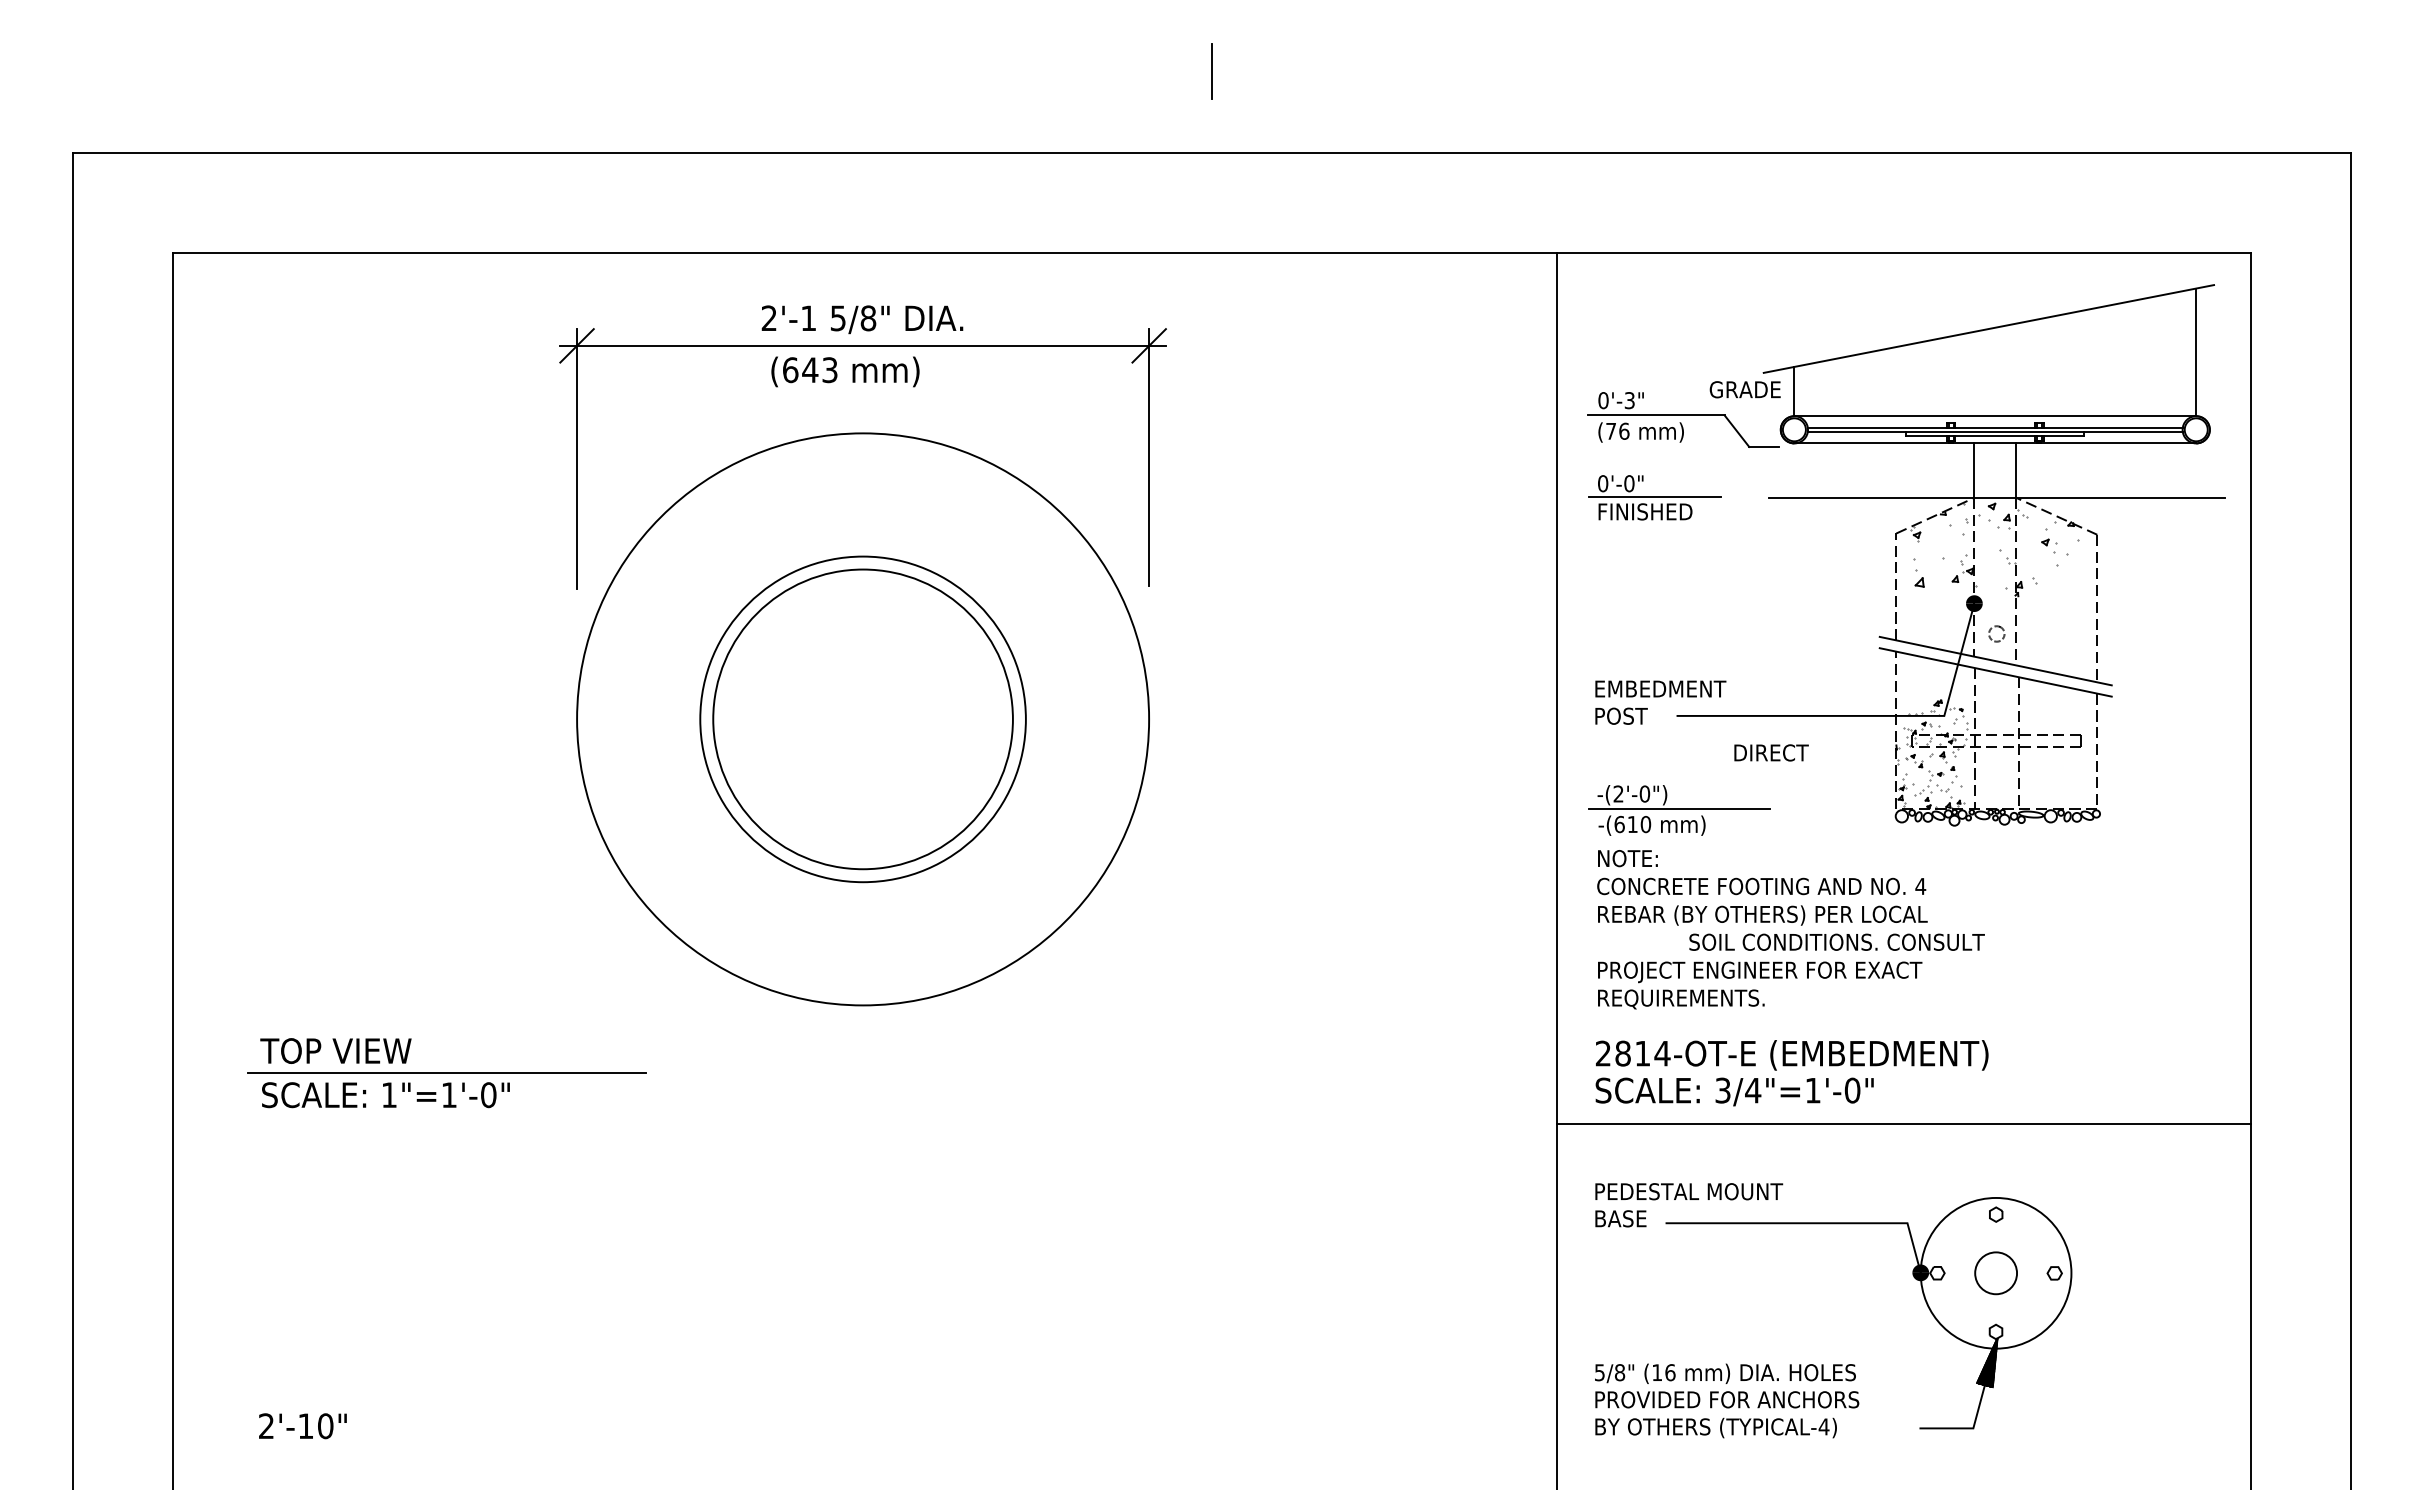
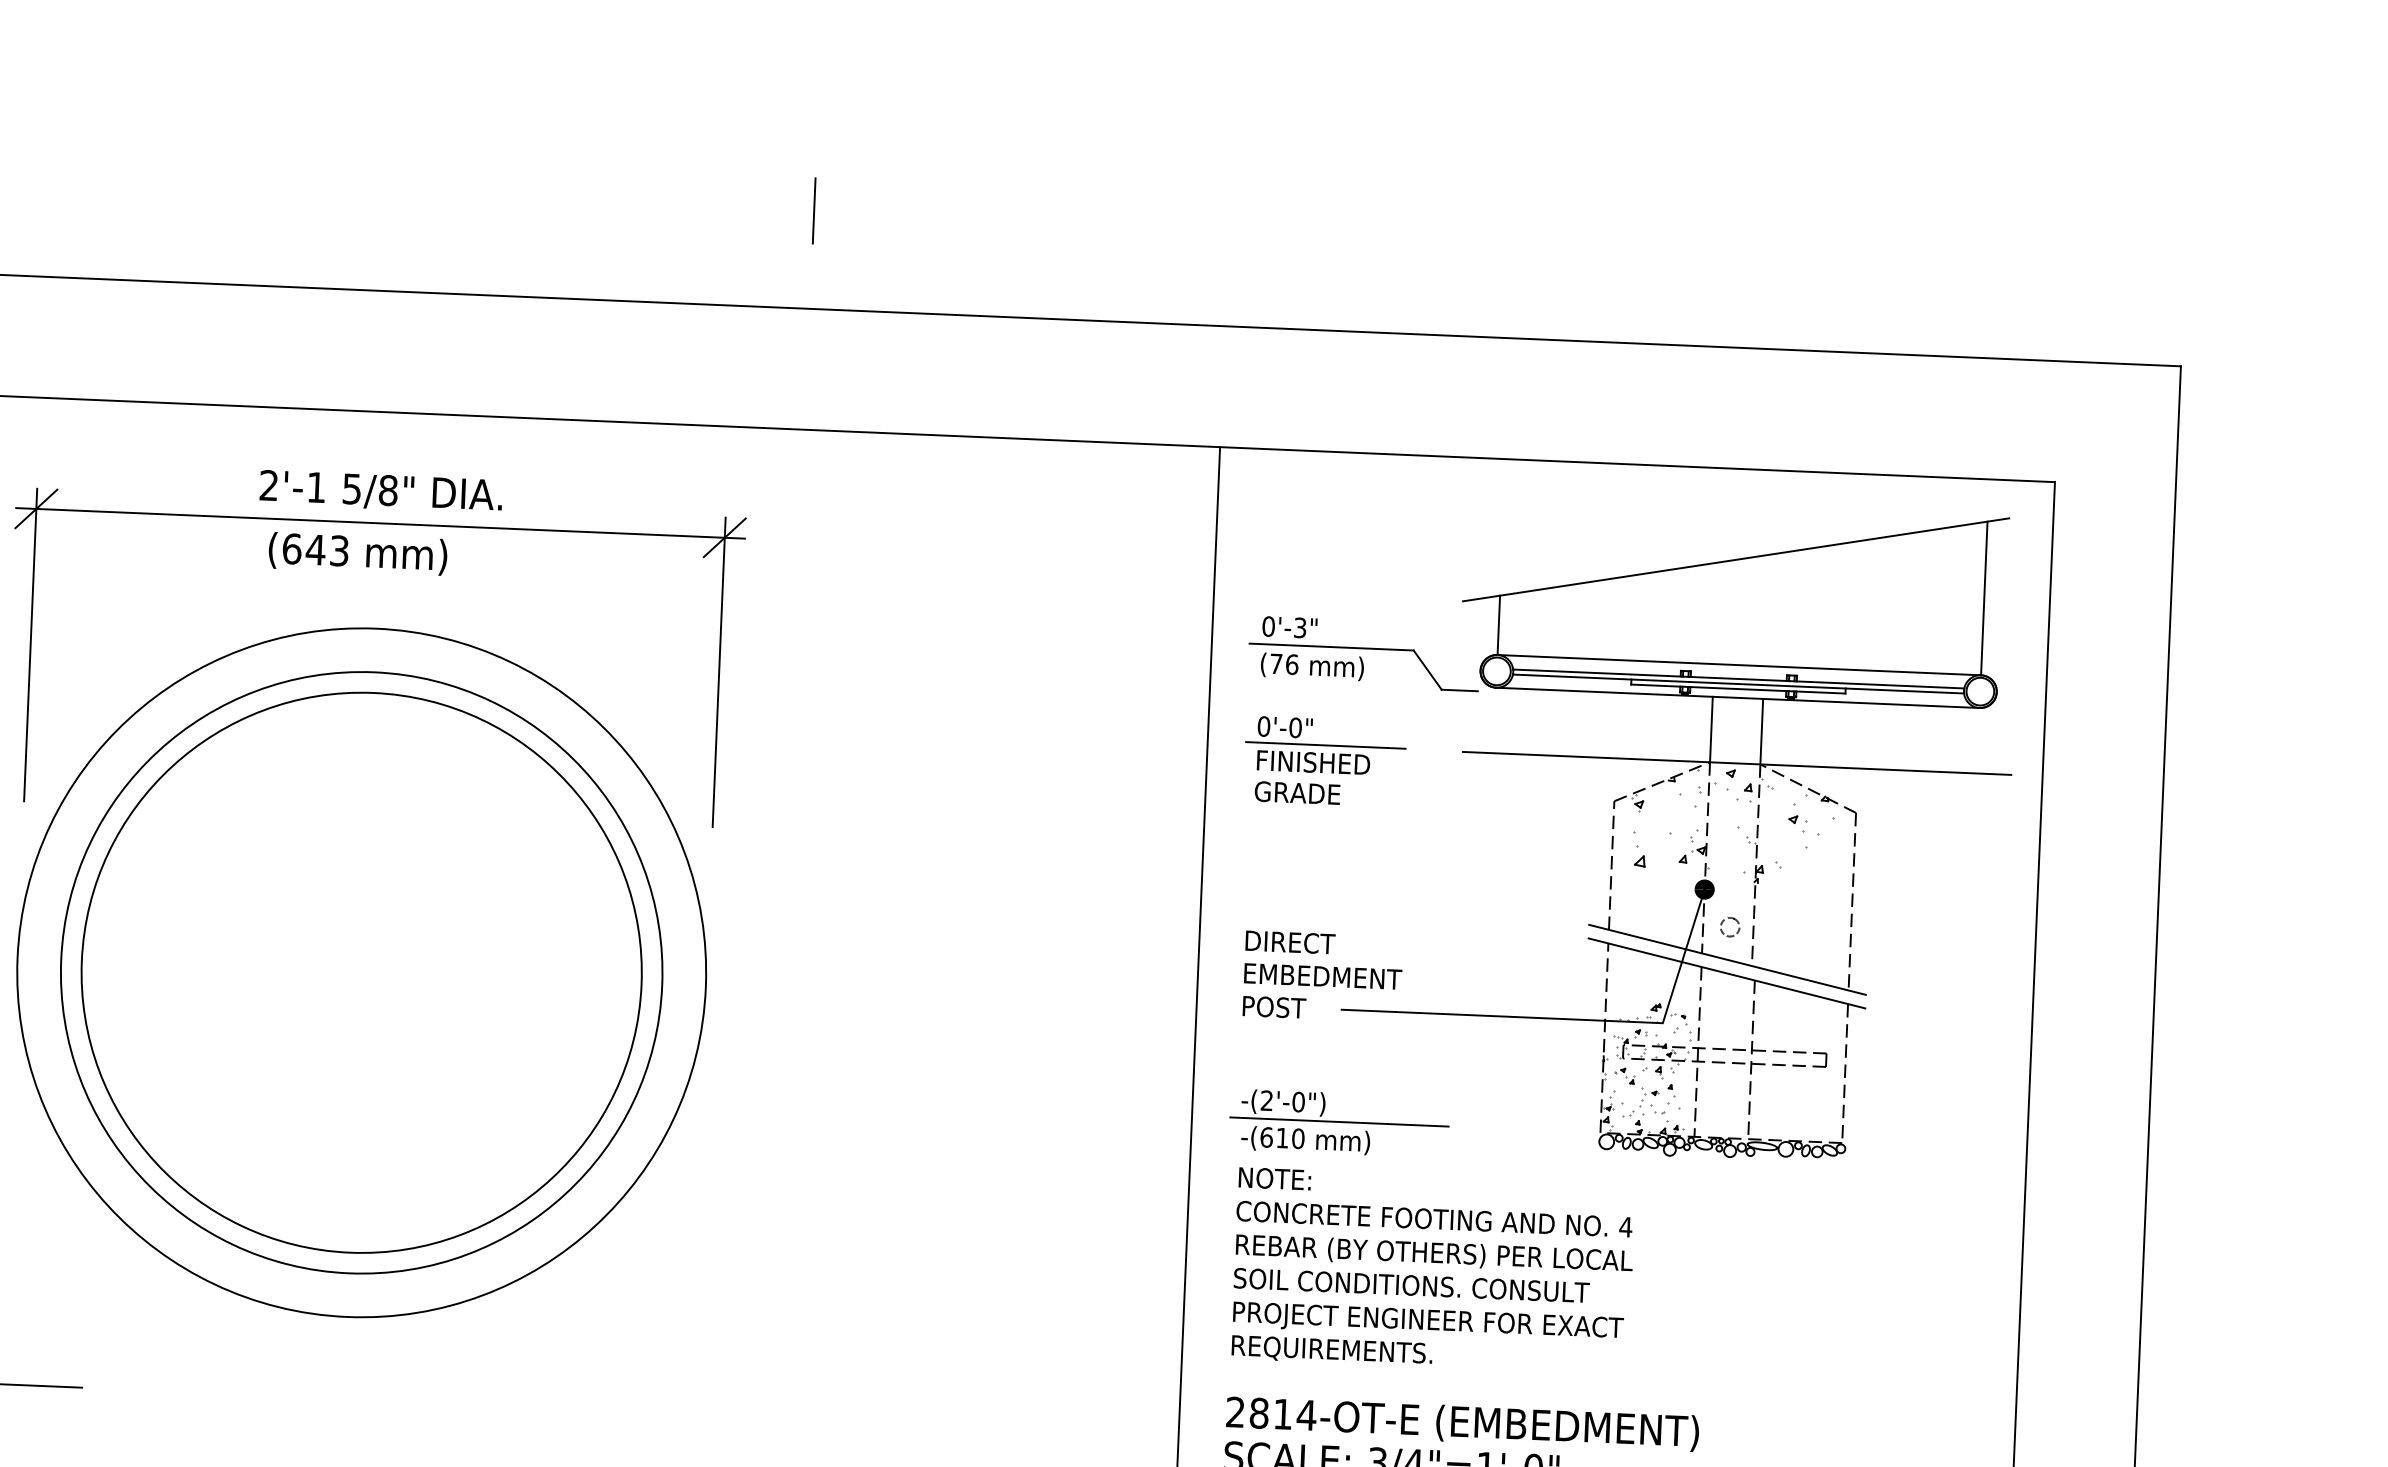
text: (1744, 389) -> (1296, 792), moved
circle: (862, 718) -> (361, 971), size x1.43
circle: (862, 719) -> (360, 972), size x1.67
text: (1771, 752) -> (1290, 941), moved
text: (1836, 941) -> (1411, 1284), moved

